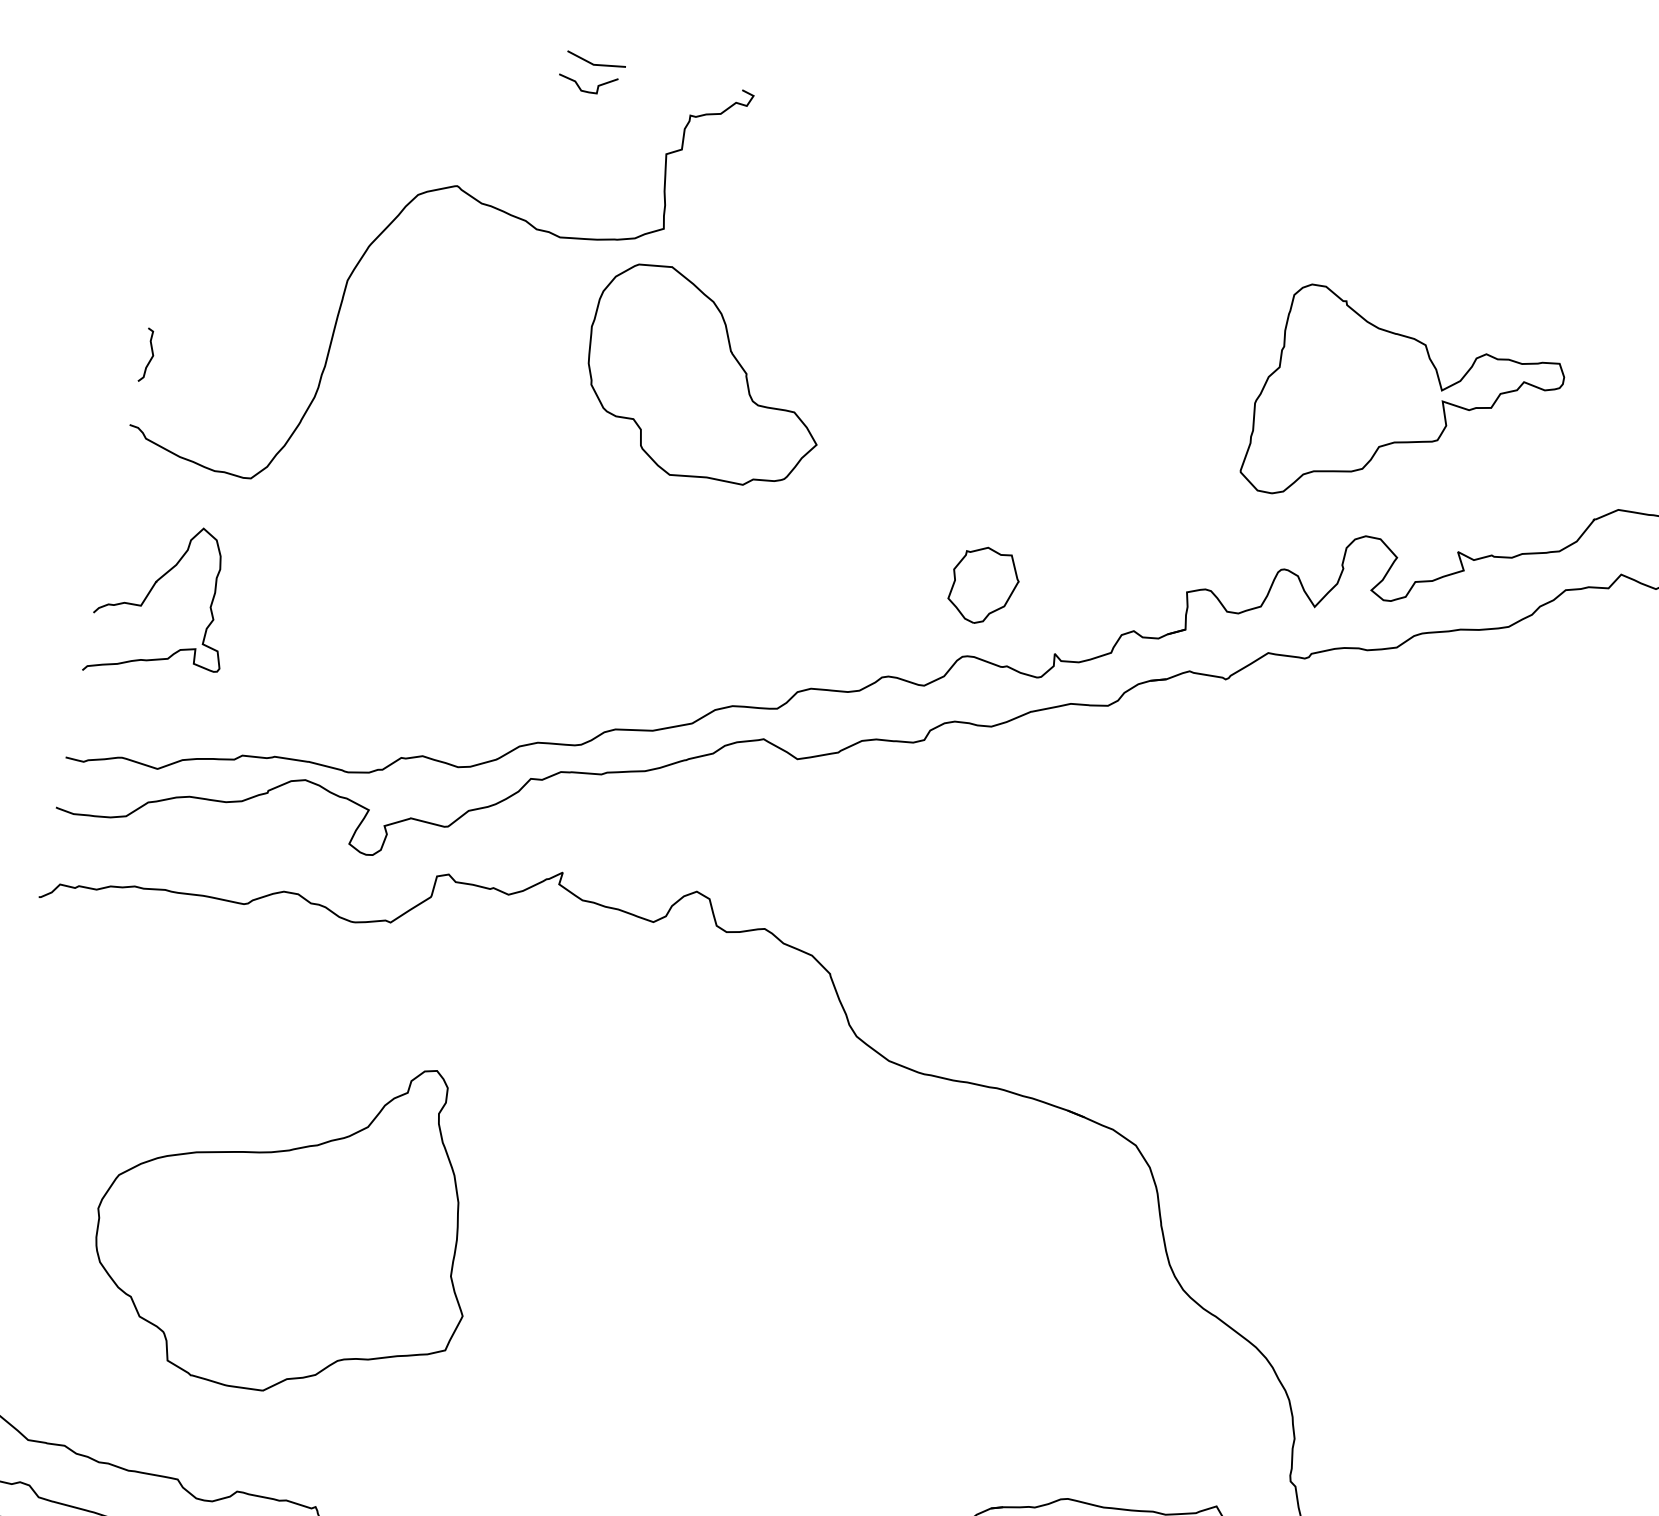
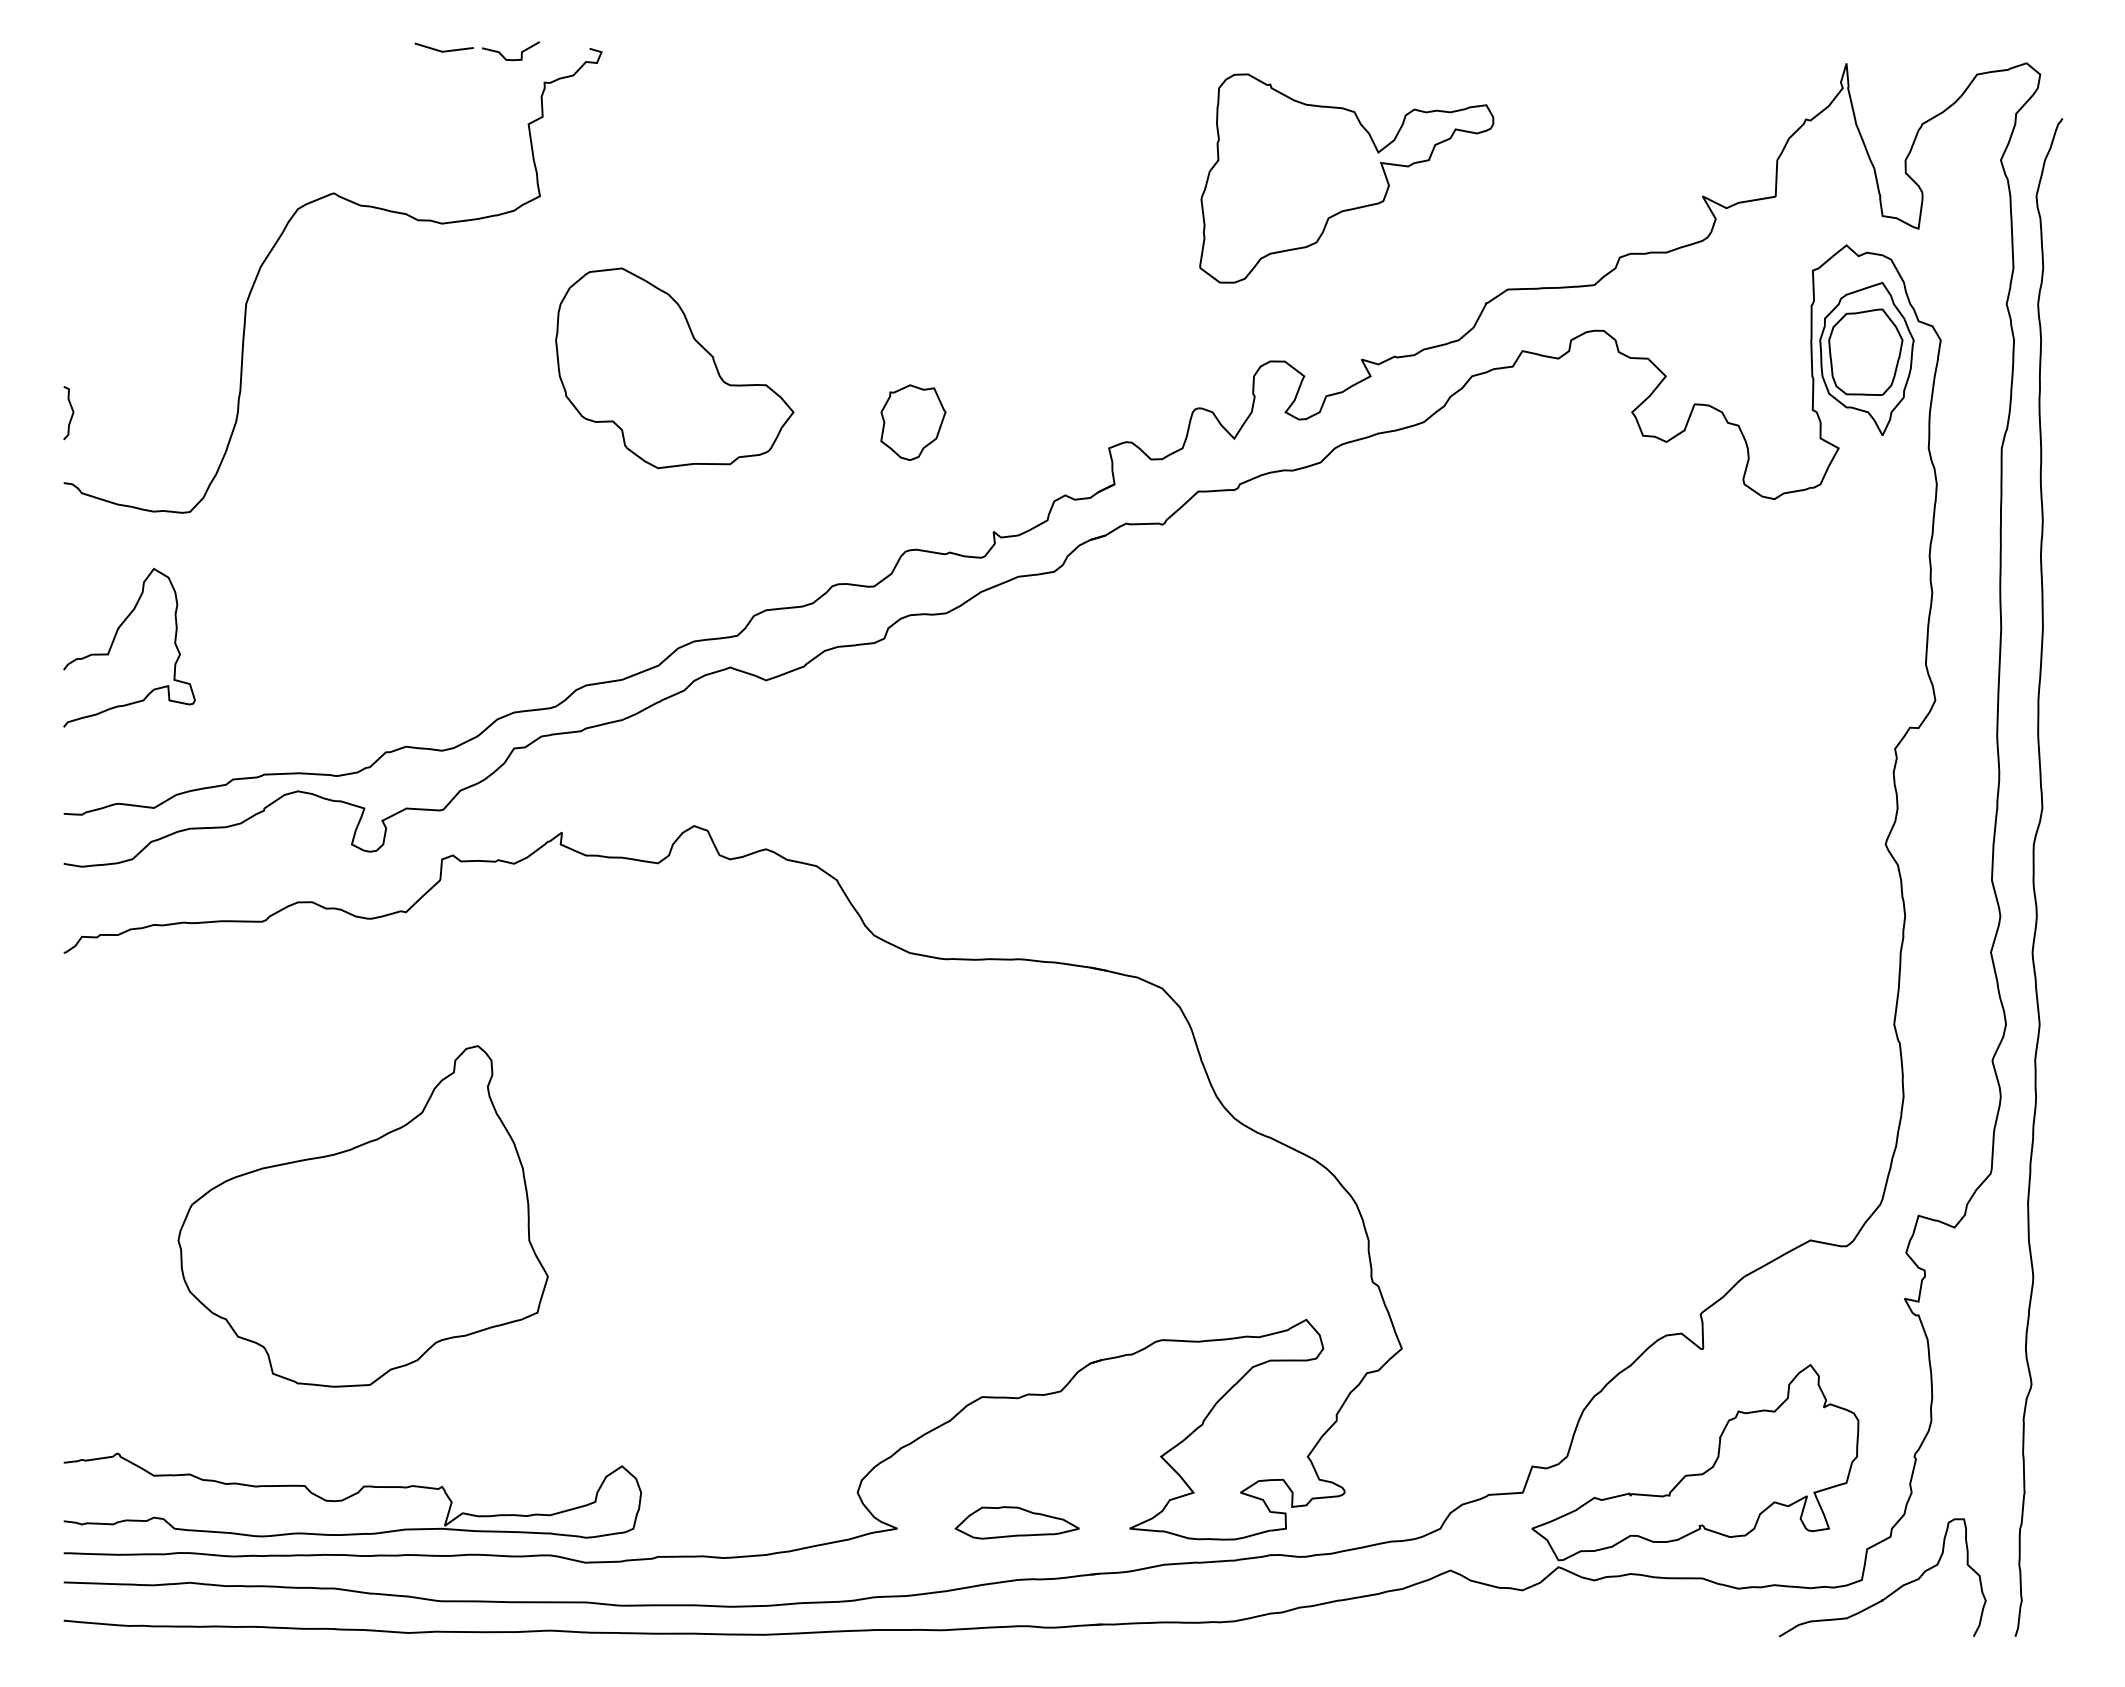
curve: (586, 91) -> (511, 59), moved
part: (705, 377) -> (674, 368), moved
part: (1404, 410) -> (1346, 178), moved
part: (984, 585) -> (913, 422), moved

